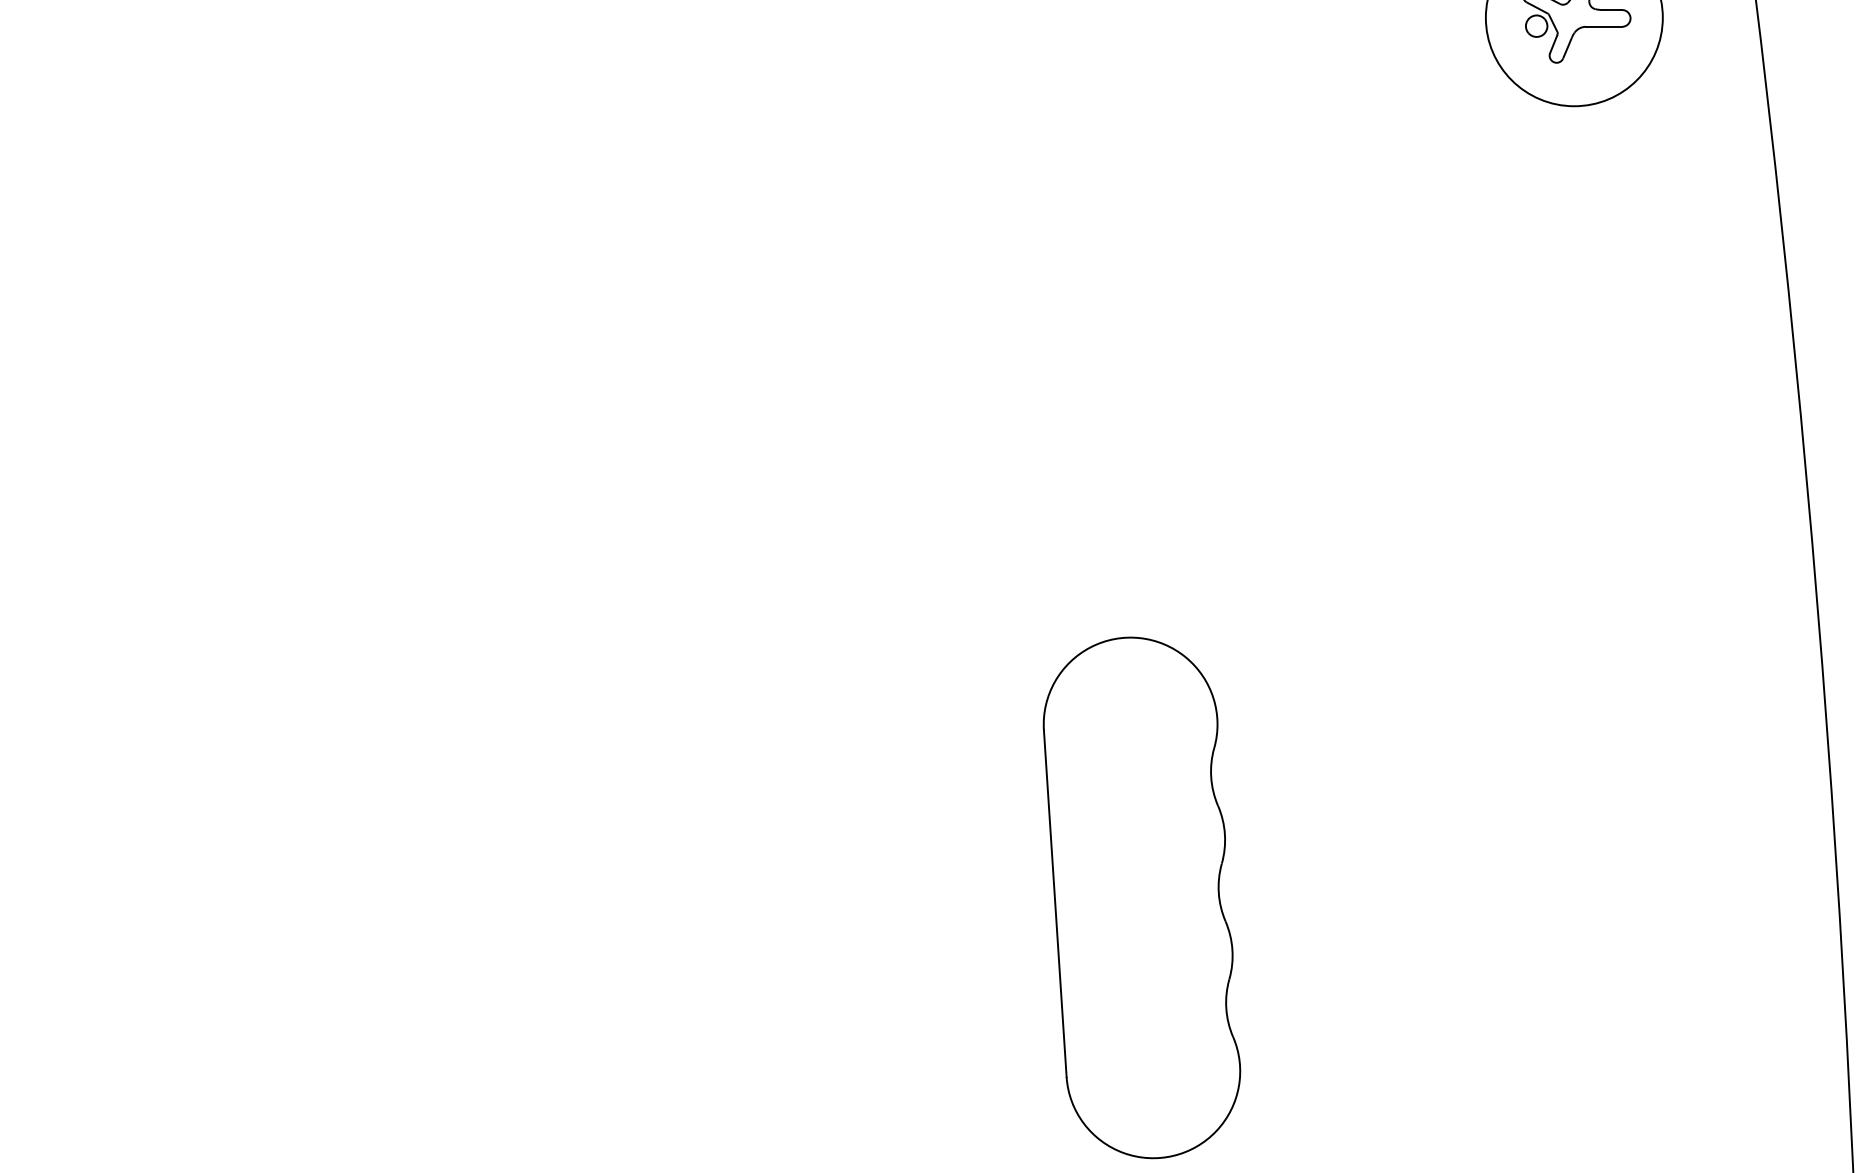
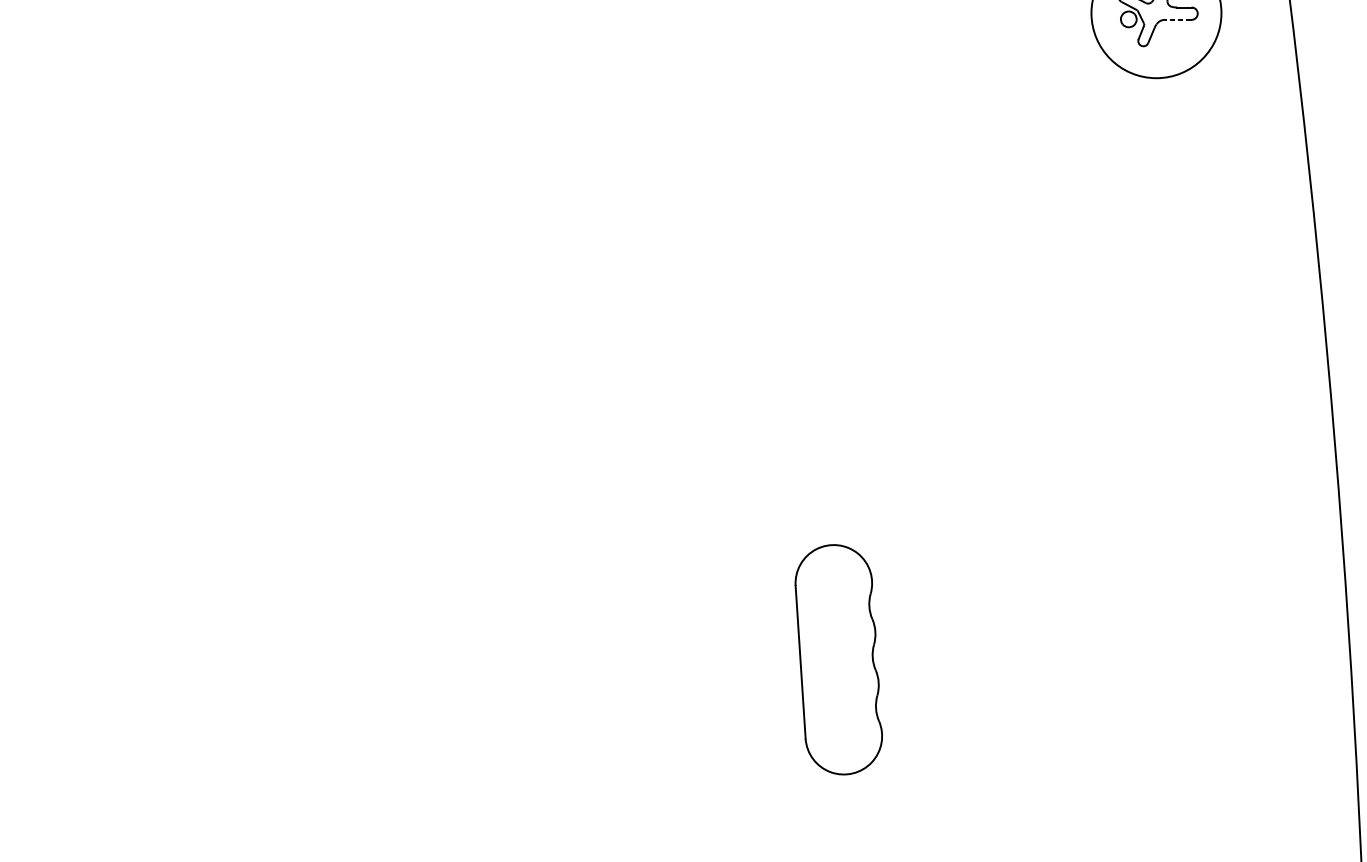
line: (1603, 26) -> (1177, 19), solid -> dashed
part: (1141, 897) -> (838, 659), size x0.6

